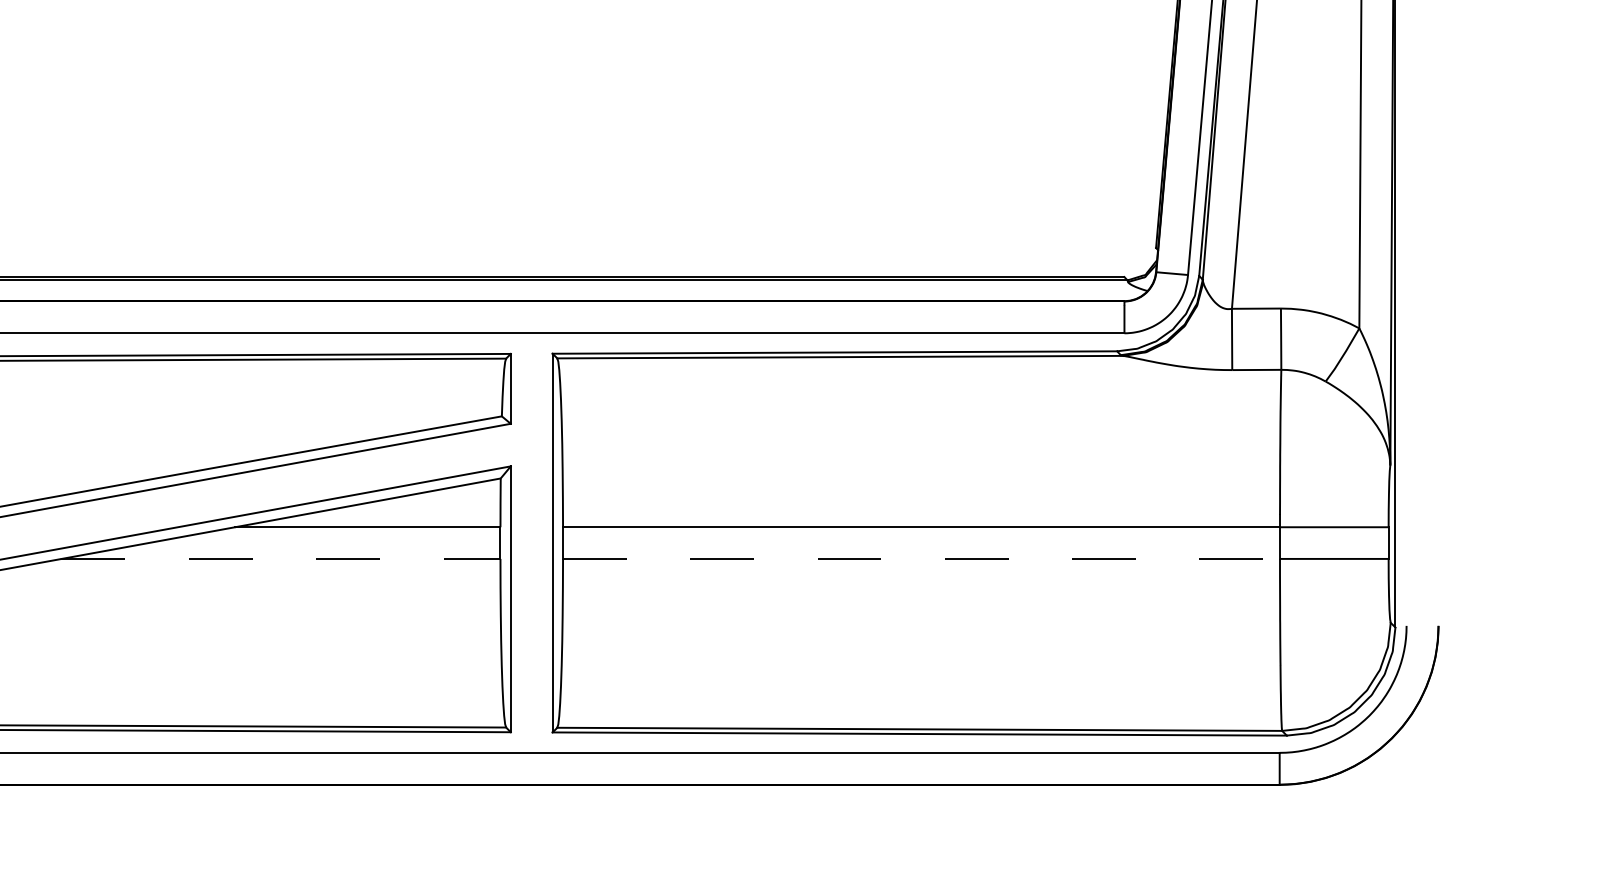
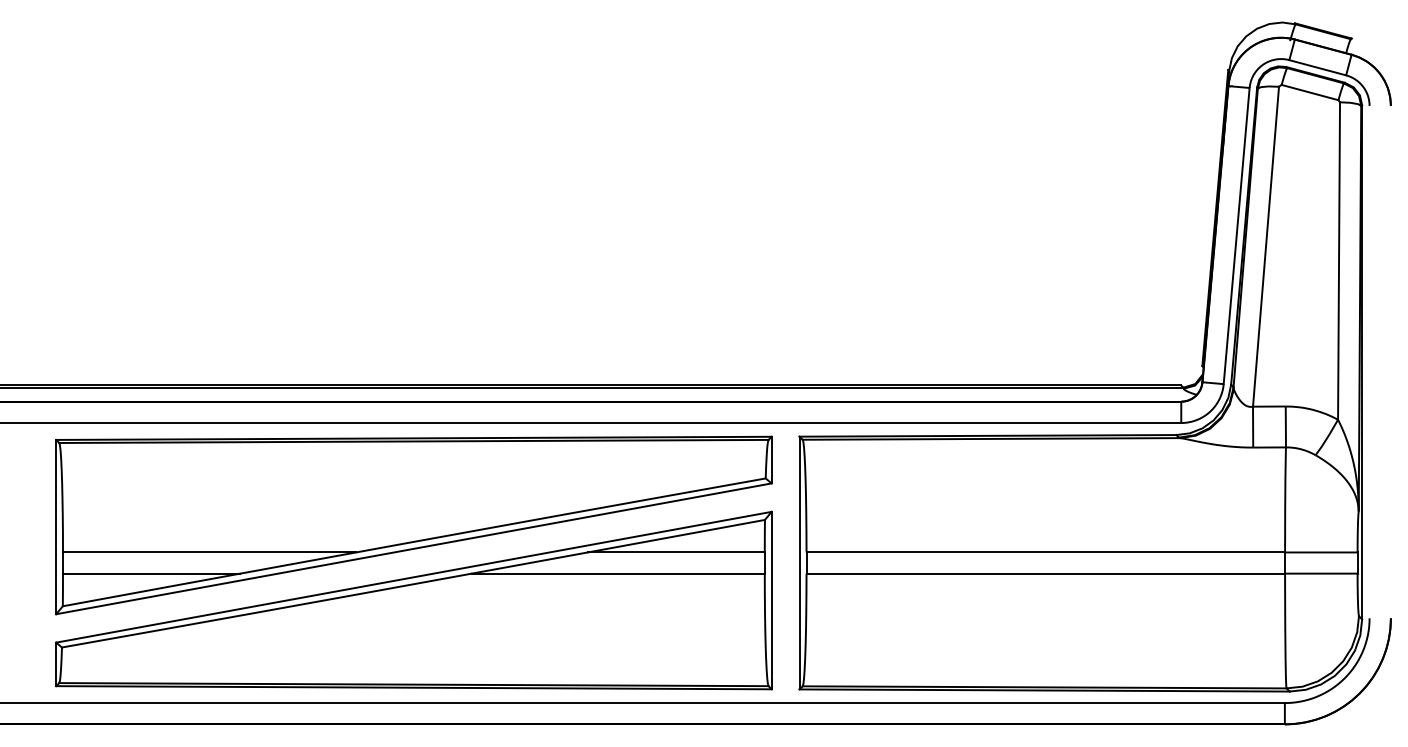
line: (281, 558) -> (618, 573), dashed -> solid
line: (922, 558) -> (1046, 573), dashed -> solid

